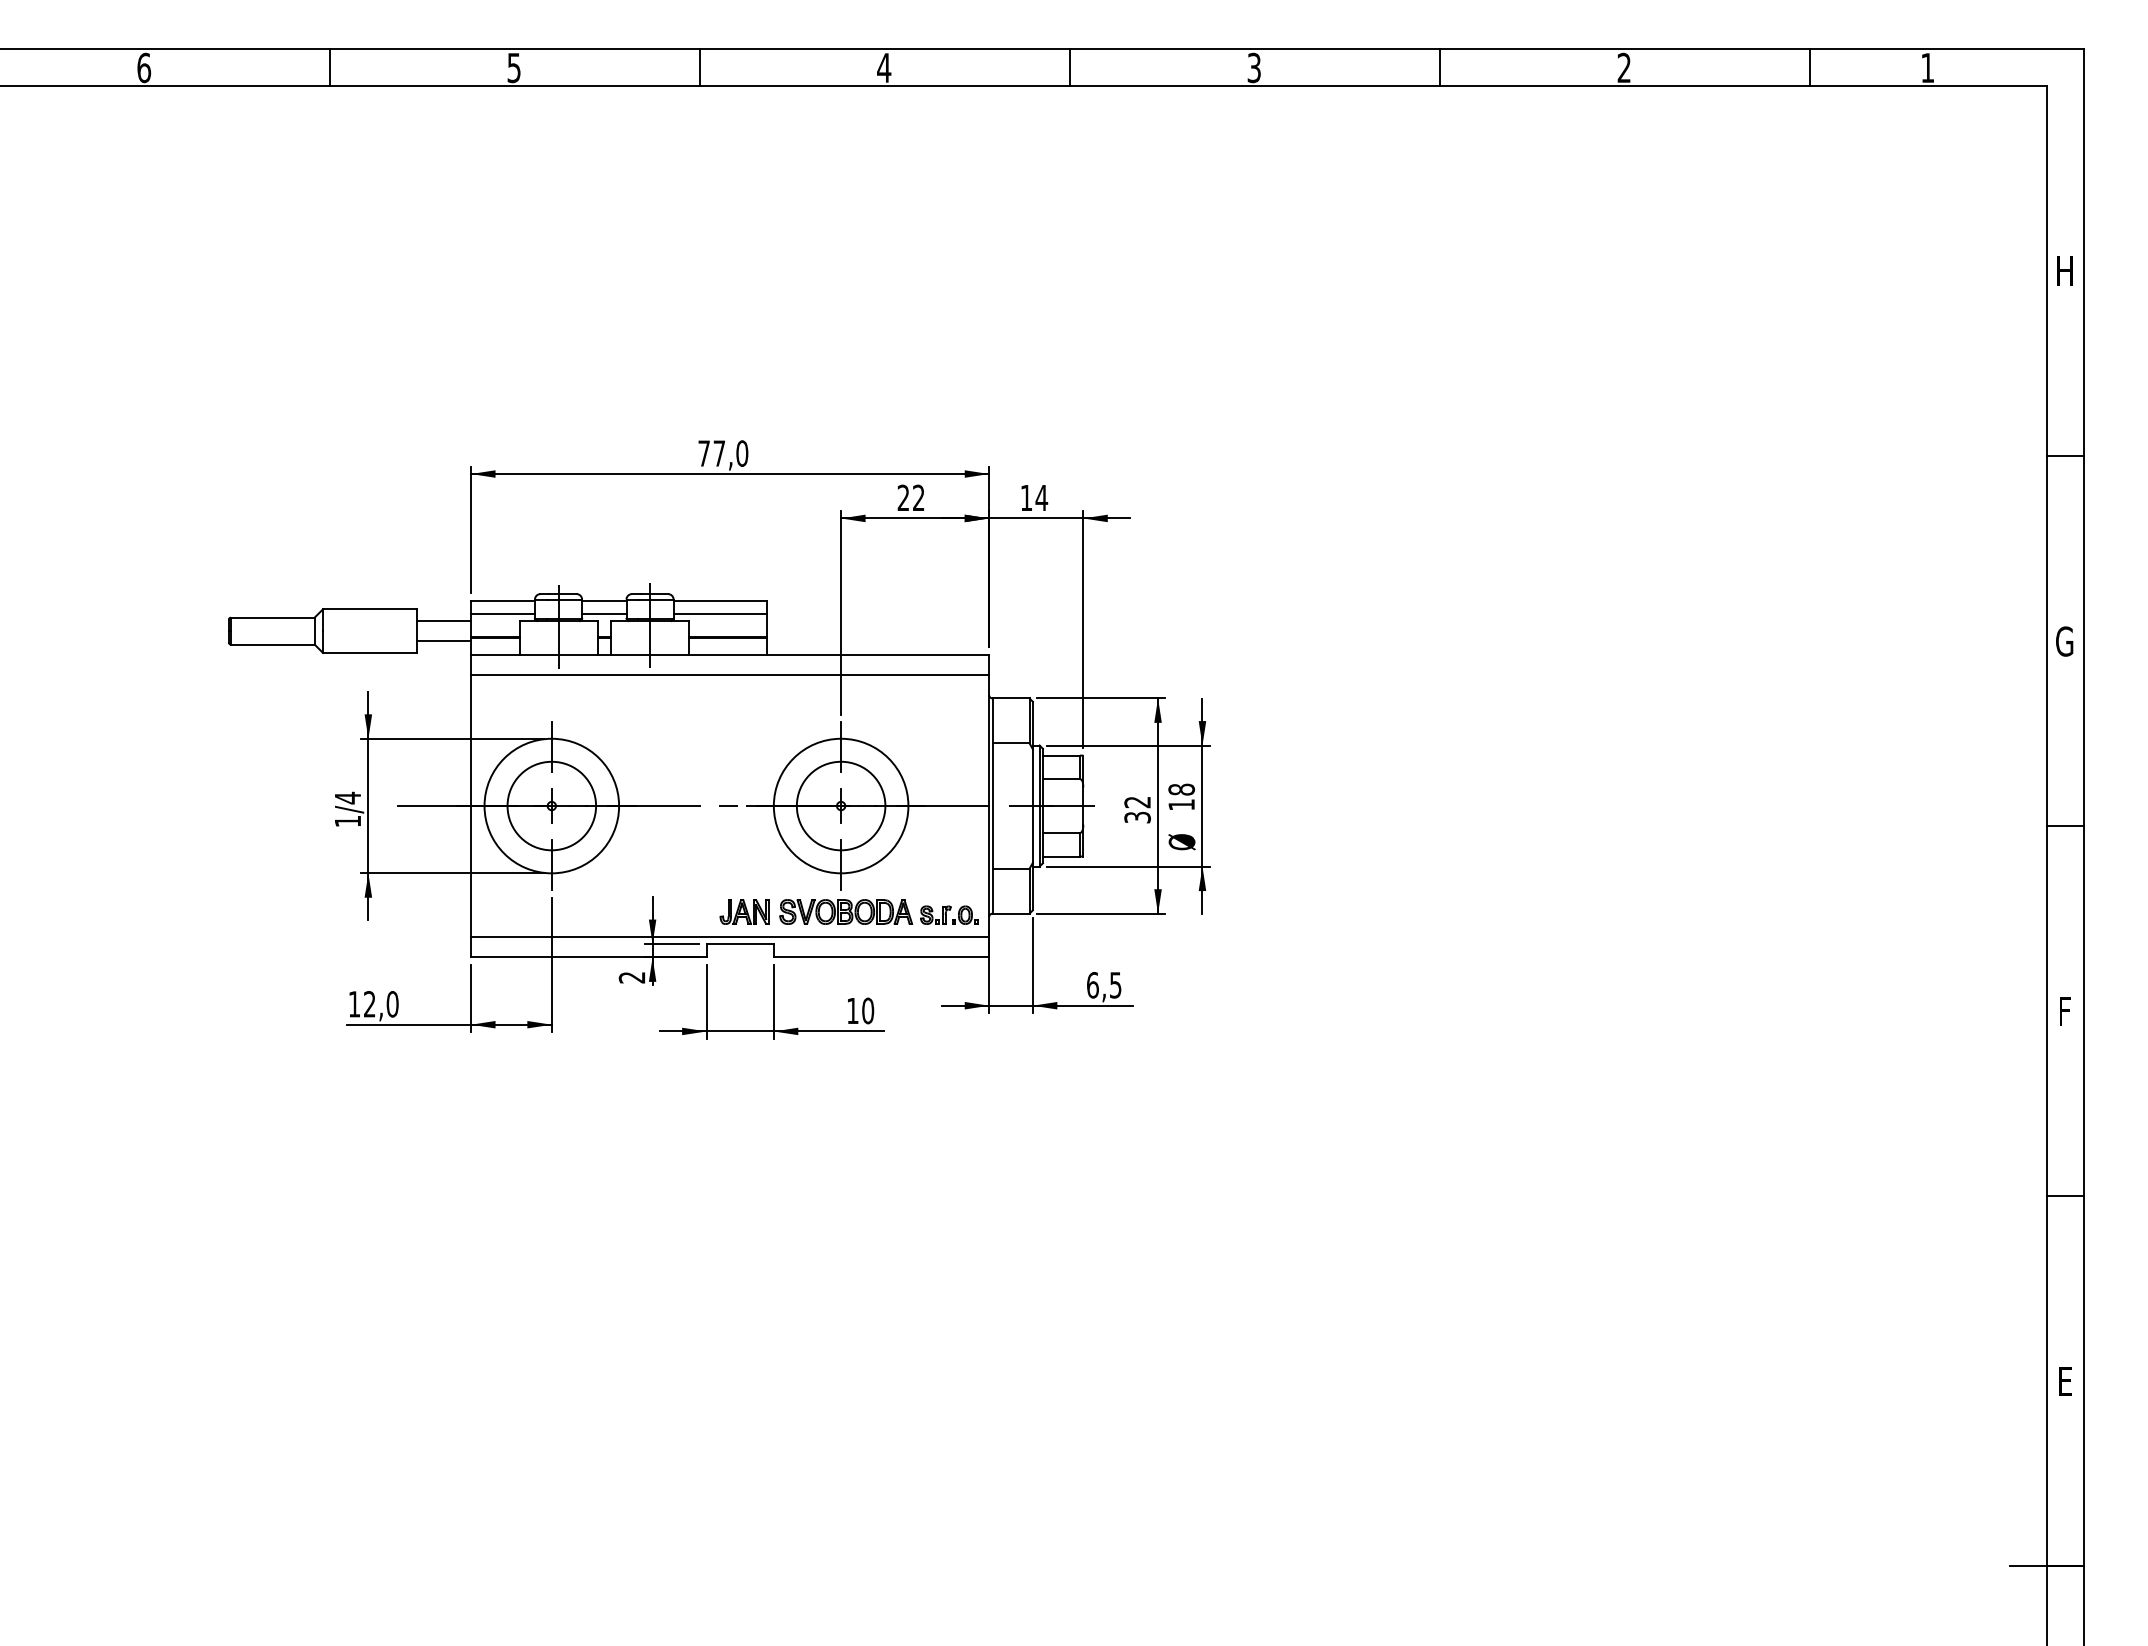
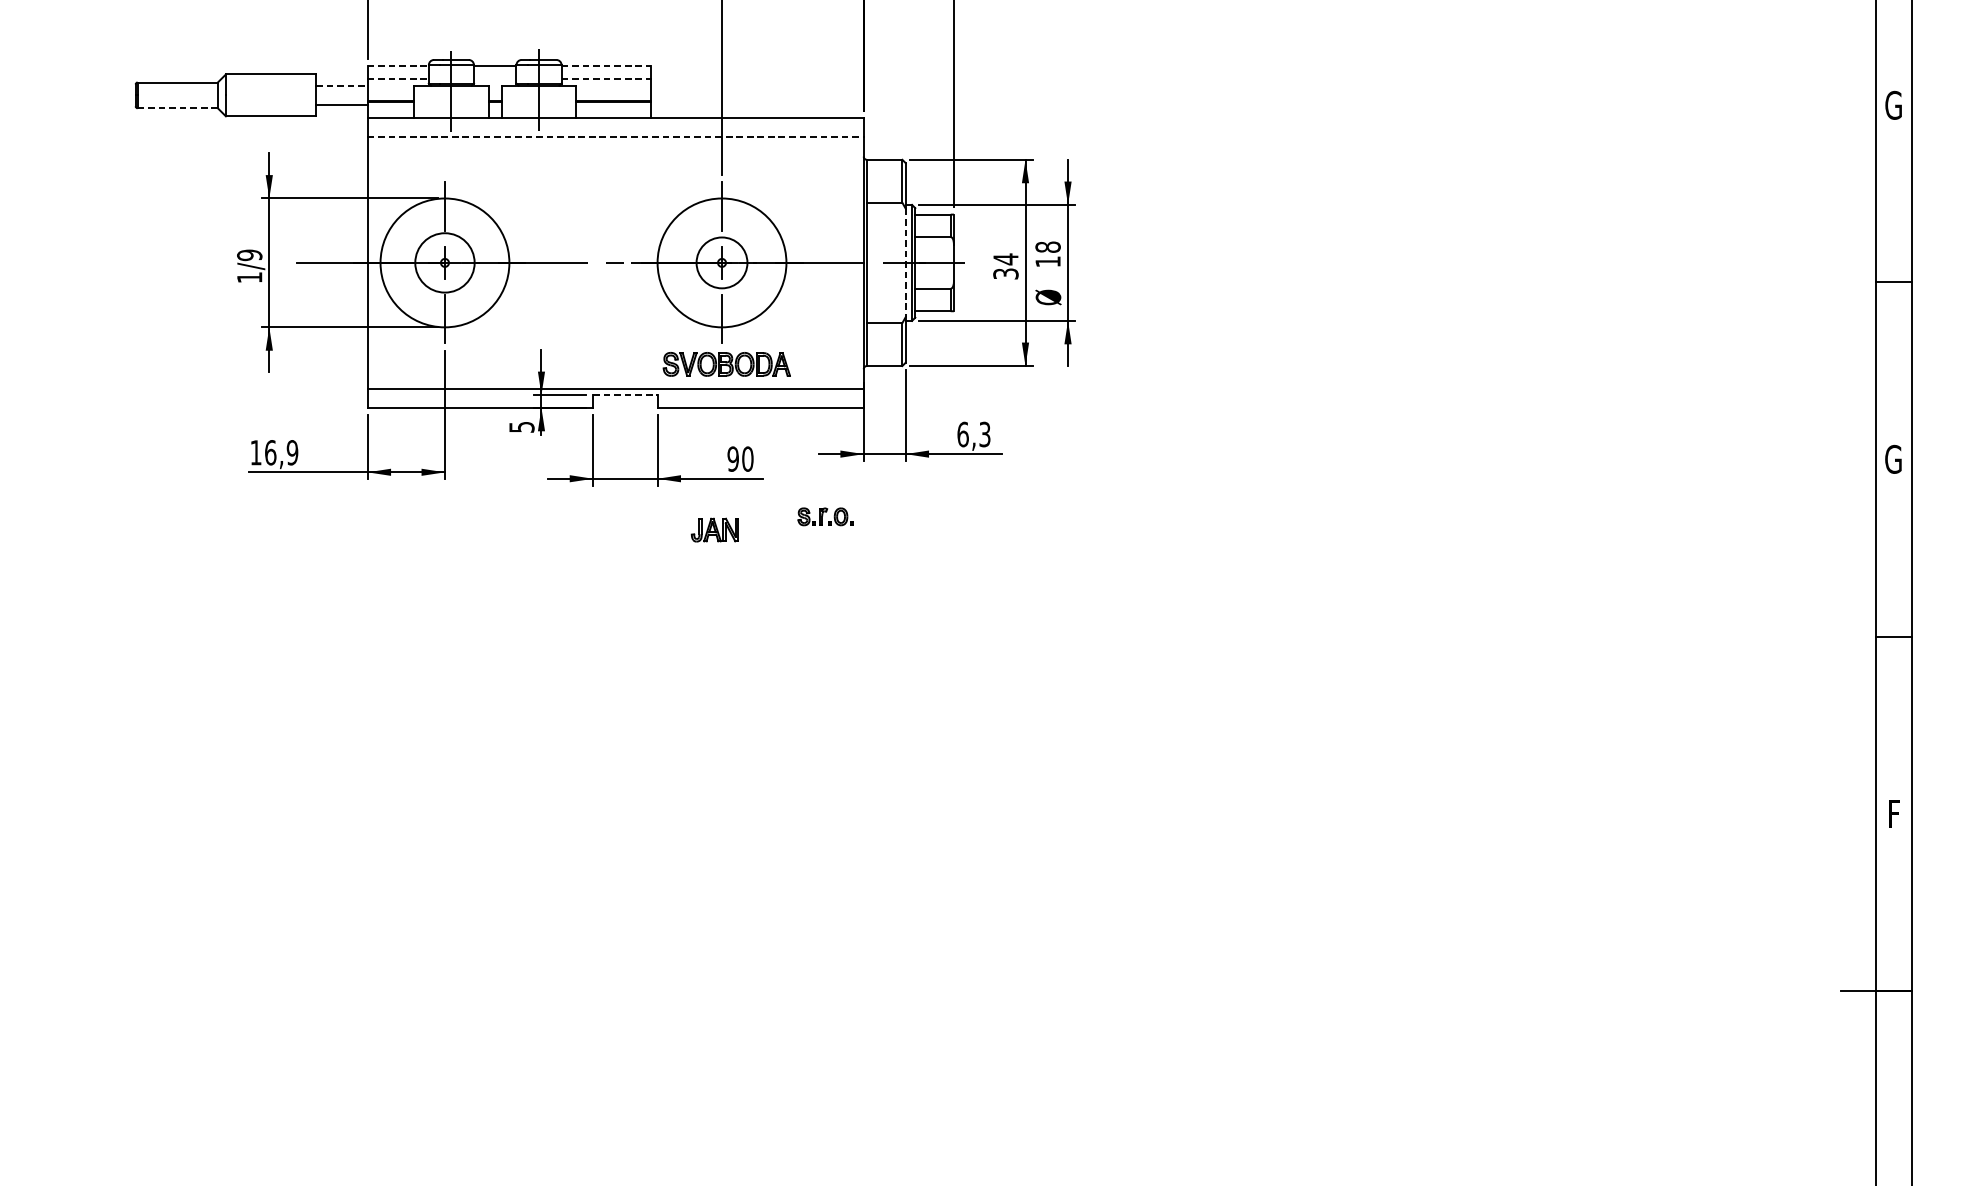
line: (503, 600) -> (398, 66), solid -> dashed
line: (720, 600) -> (606, 66), solid -> dashed
line: (503, 614) -> (398, 79), solid -> dashed
line: (604, 614) -> (495, 79), removed
line: (720, 614) -> (606, 79), solid -> dashed
line: (444, 621) -> (342, 86), solid -> dashed
line: (272, 644) -> (177, 108), solid -> dashed
line: (730, 674) -> (616, 136), solid -> dashed
text: (347, 797) -> (249, 254), 1/4 -> 1/9
text: (1137, 802) -> (1005, 259), 32 -> 34
circle: (551, 805) -> (444, 262), size x0.7
circle: (840, 805) -> (721, 262), size x0.6
line: (1032, 806) -> (905, 263), solid -> dashed
part: (744, 911) -> (714, 529), moved
part: (949, 914) -> (825, 516), moved
line: (740, 943) -> (625, 394), solid -> dashed
text: (631, 977) -> (521, 427), 2 -> 5
text: (1115, 984) -> (984, 433), 6,5 -> 6,3
text: (381, 1004) -> (281, 452), 12,0 -> 16,9
text: (852, 1010) -> (732, 458), 10 -> 90
text: (2063, 1011) -> (1892, 459), F -> G
text: (2065, 1381) -> (1894, 813), E -> F

